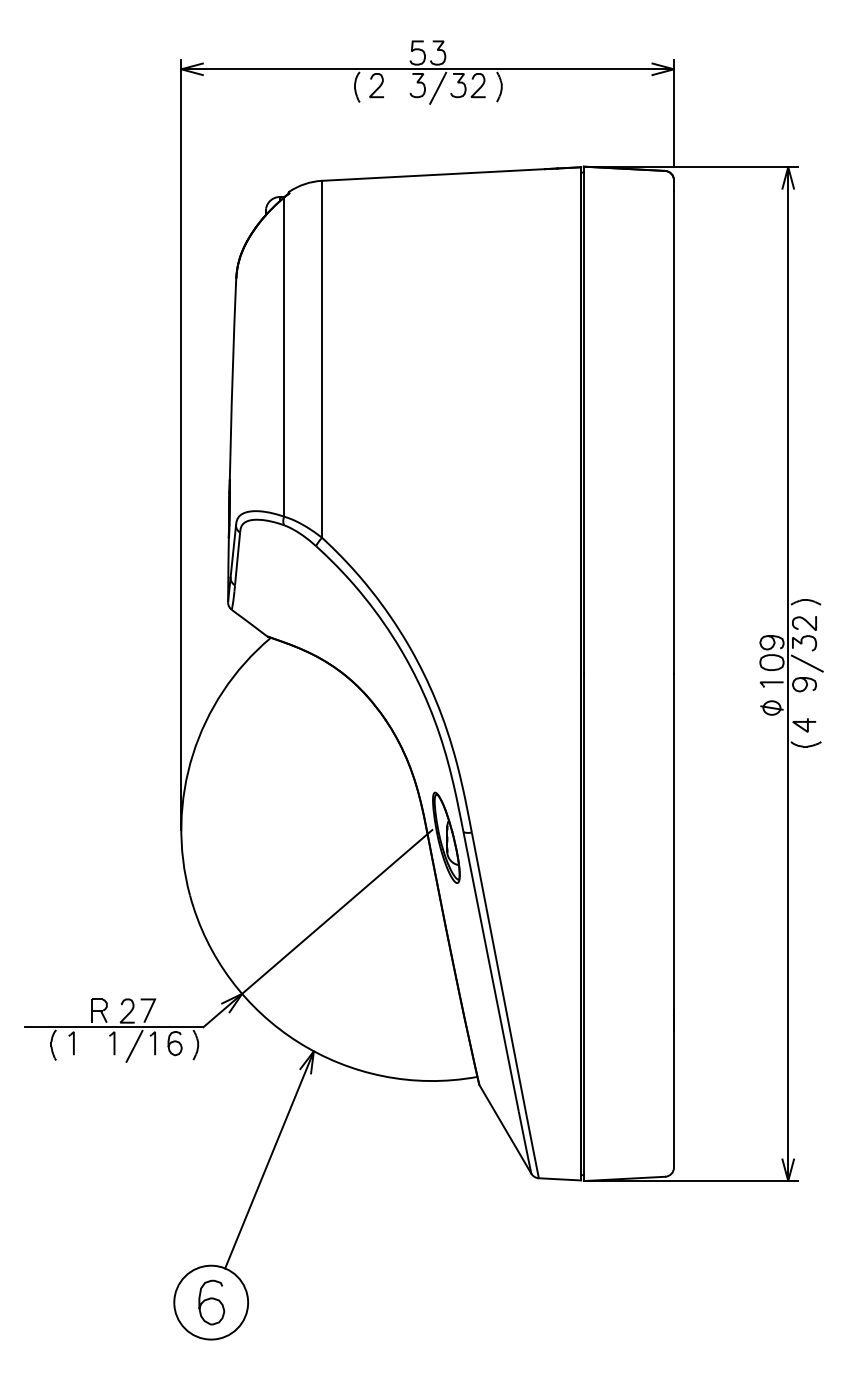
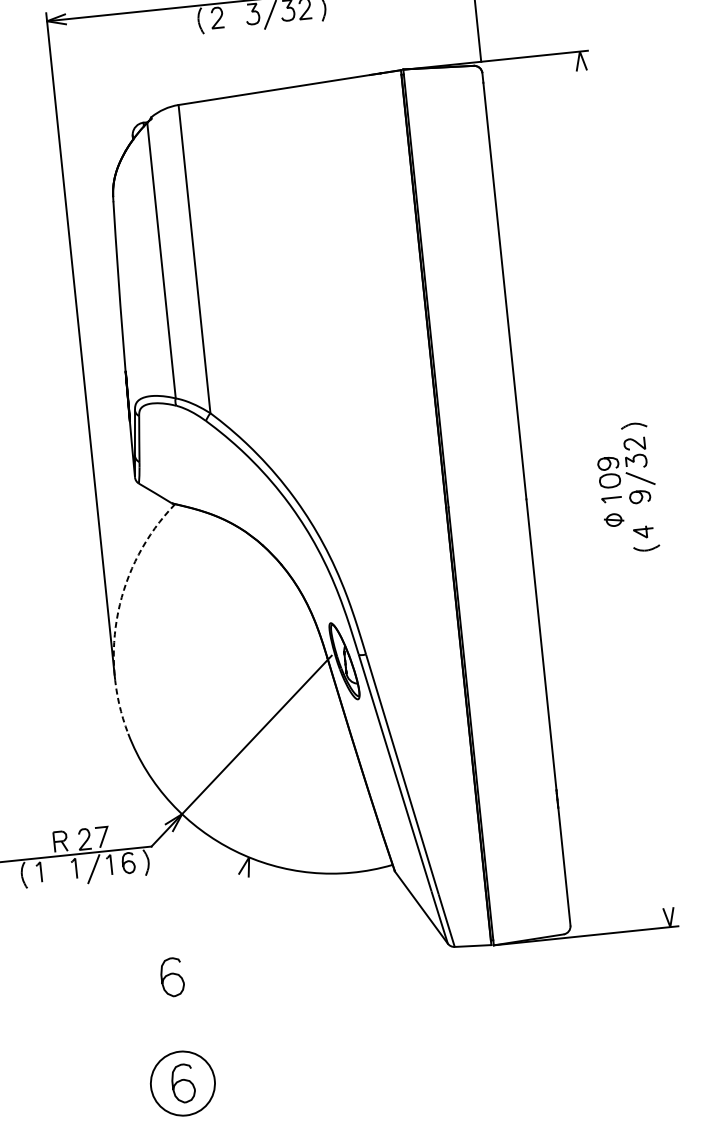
line: (788, 674) -> (625, 489), removed
arc: (192, 754) -> (117, 611), solid -> dashed
line: (269, 1159) -> (220, 954), removed
curve: (211, 1176) -> (171, 974), added

